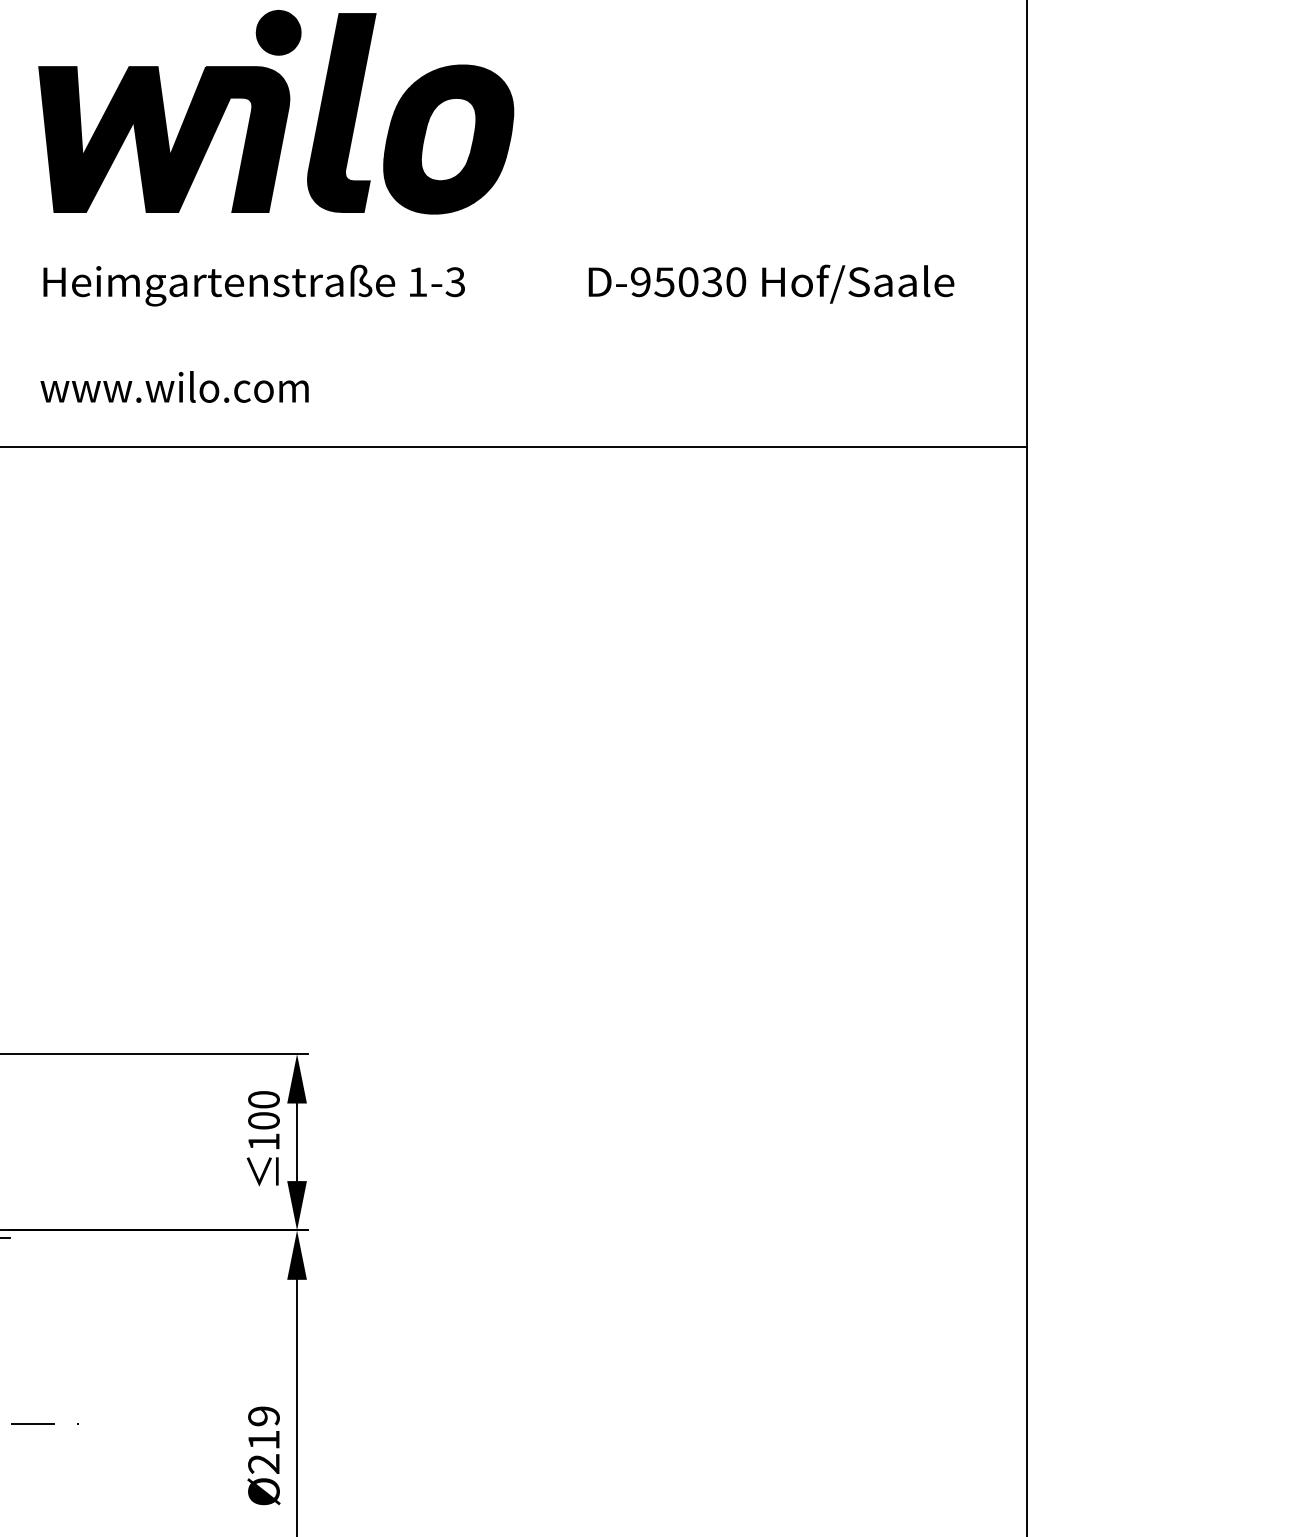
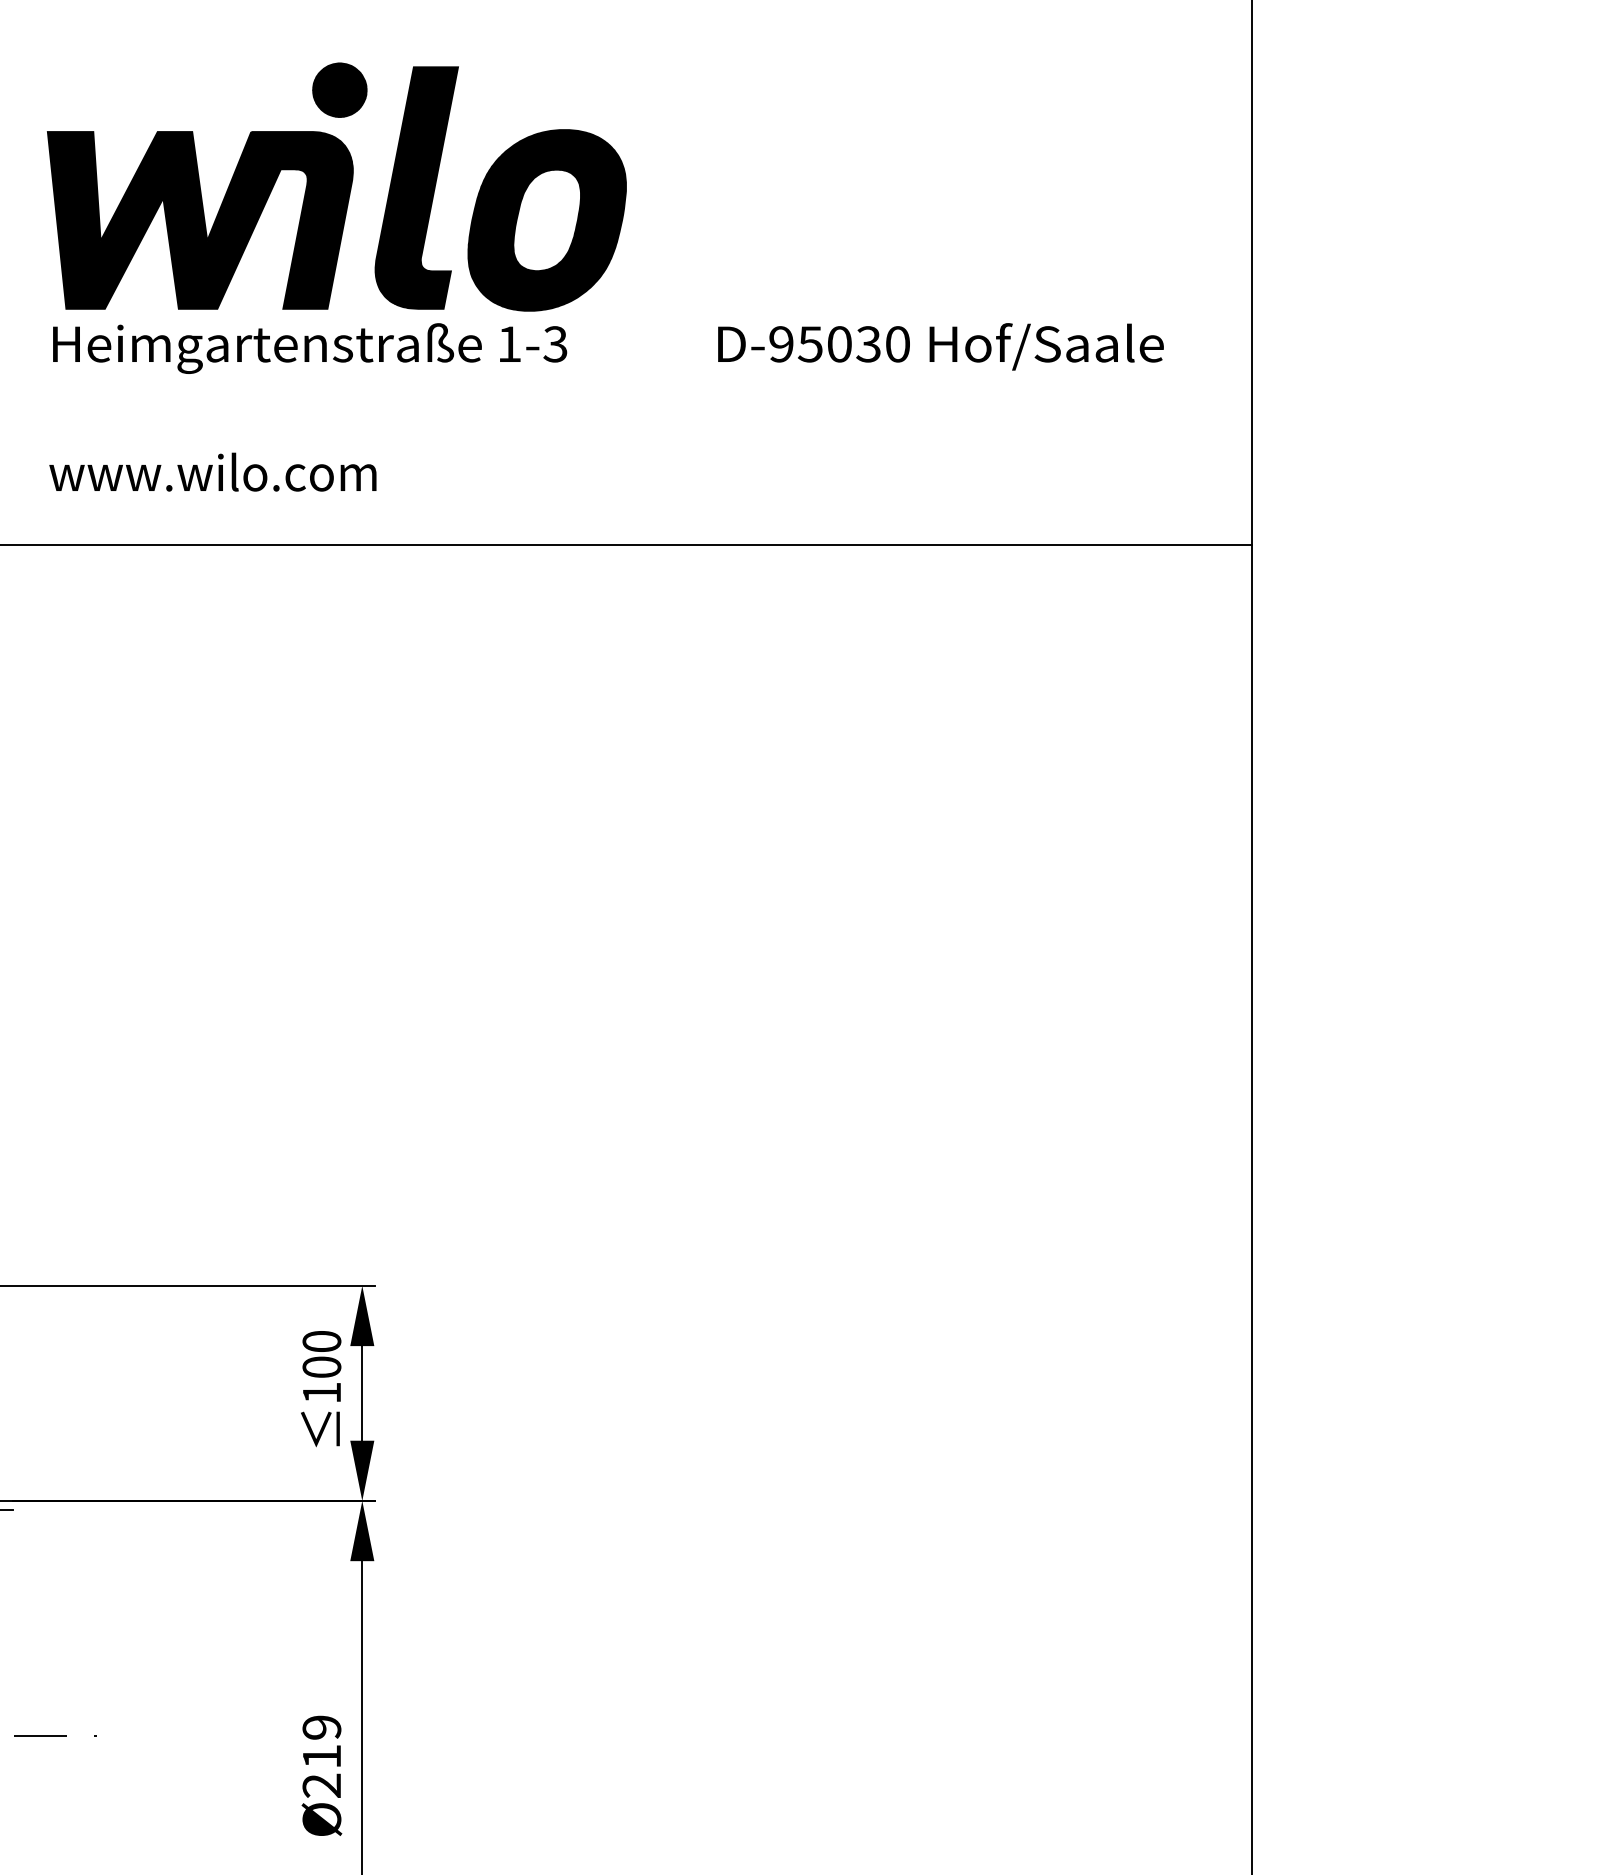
part: (275, 111) -> (336, 186), moved

